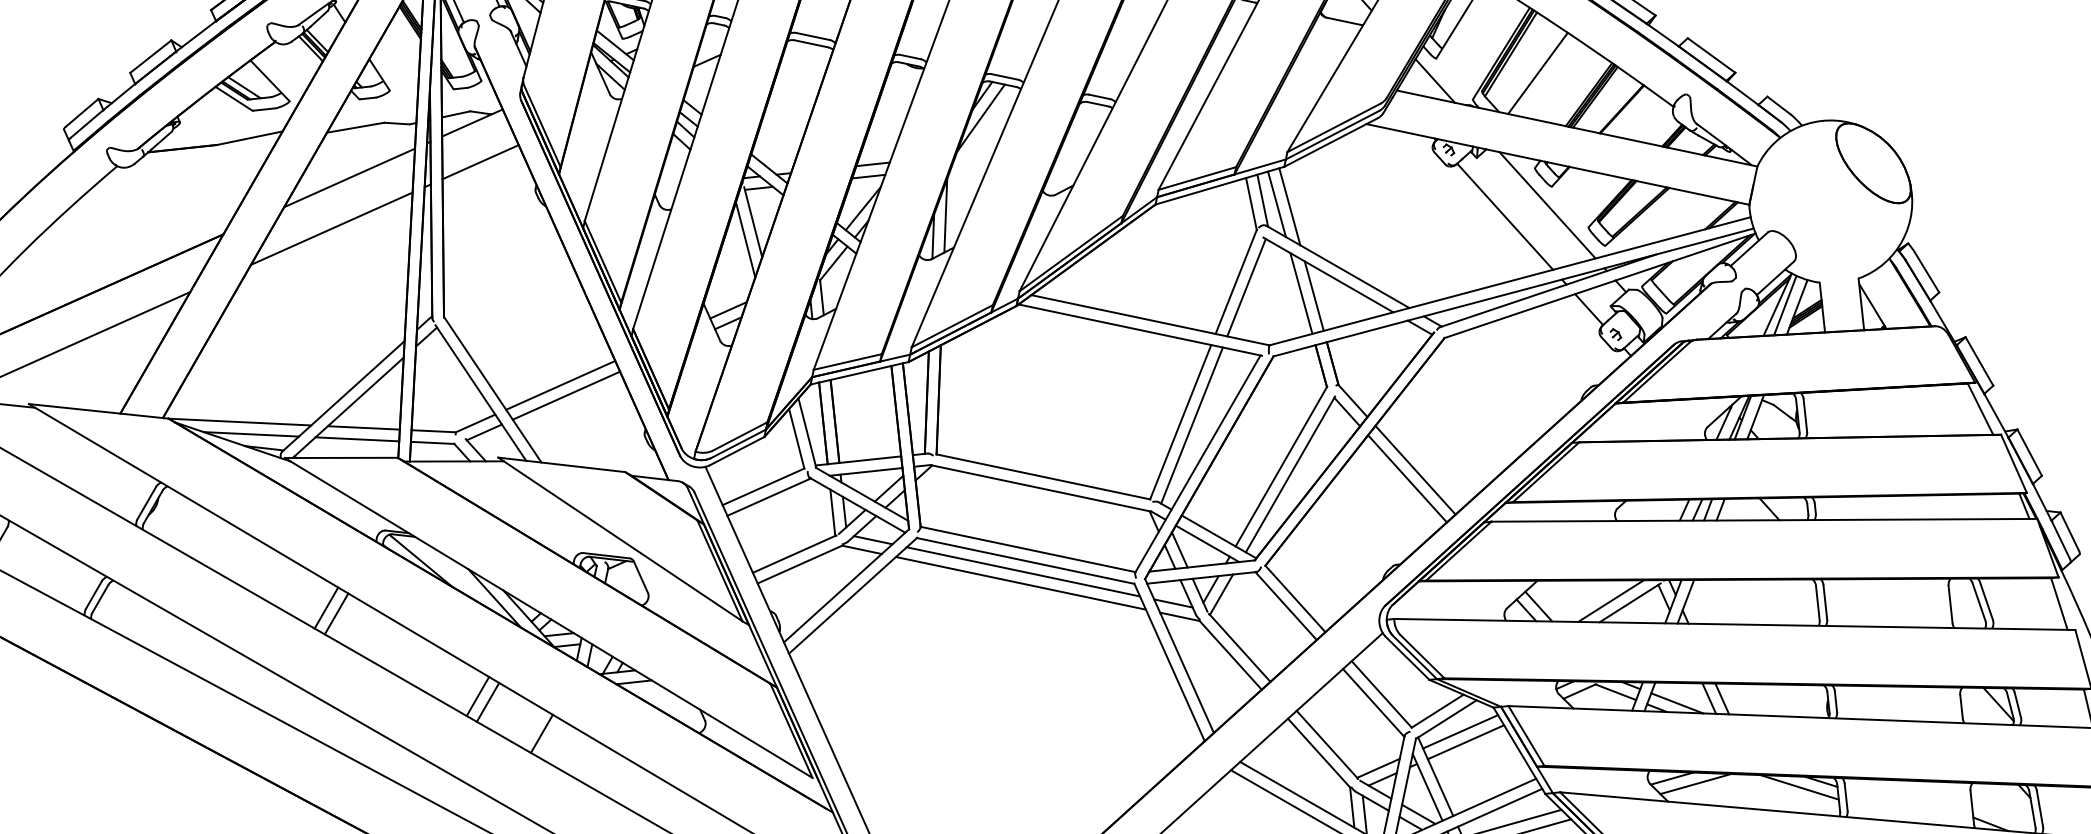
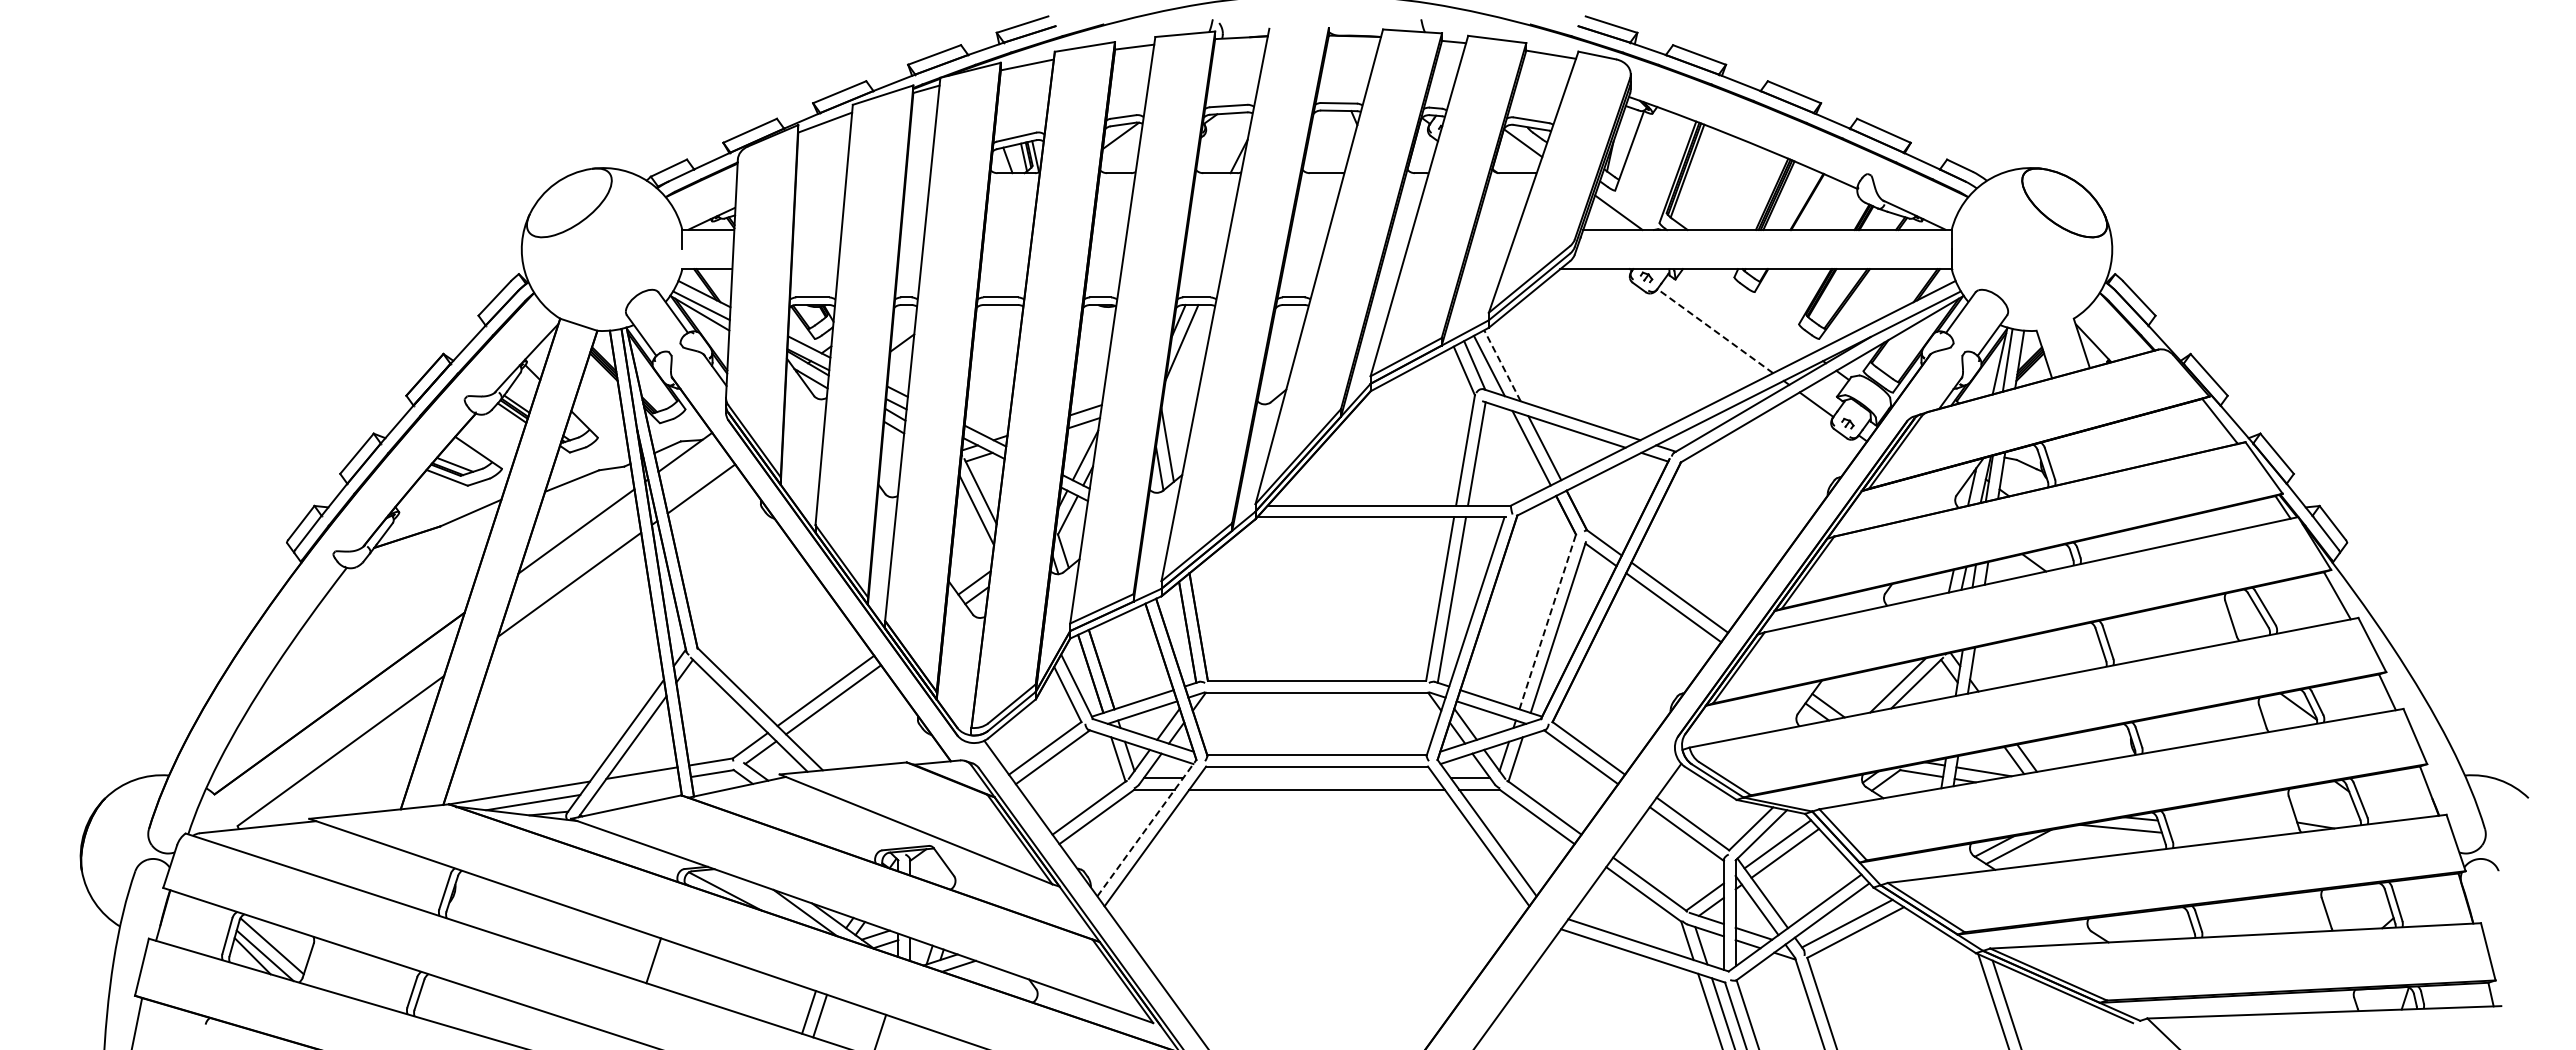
line: (1537, 72) -> (1717, 183), removed
line: (1547, 205) -> (1754, 311), removed
line: (1289, 206) -> (1502, 365), solid -> dashed
line: (1505, 217) -> (1715, 331), solid -> dashed
line: (356, 439) -> (637, 785), removed
line: (1281, 466) -> (1547, 621), solid -> dashed
line: (1022, 571) -> (1316, 777), removed
line: (847, 585) -> (1147, 827), solid -> dashed
line: (326, 607) -> (642, 956), removed

